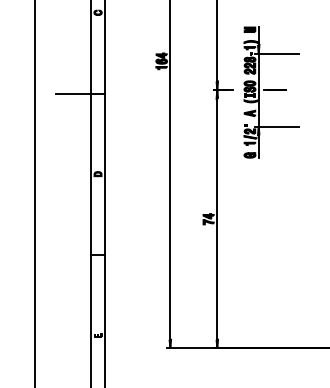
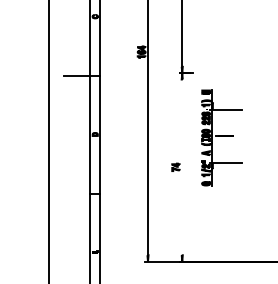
part: (271, 91) -> (221, 137), moved
line: (217, 219) -> (182, 167), removed

